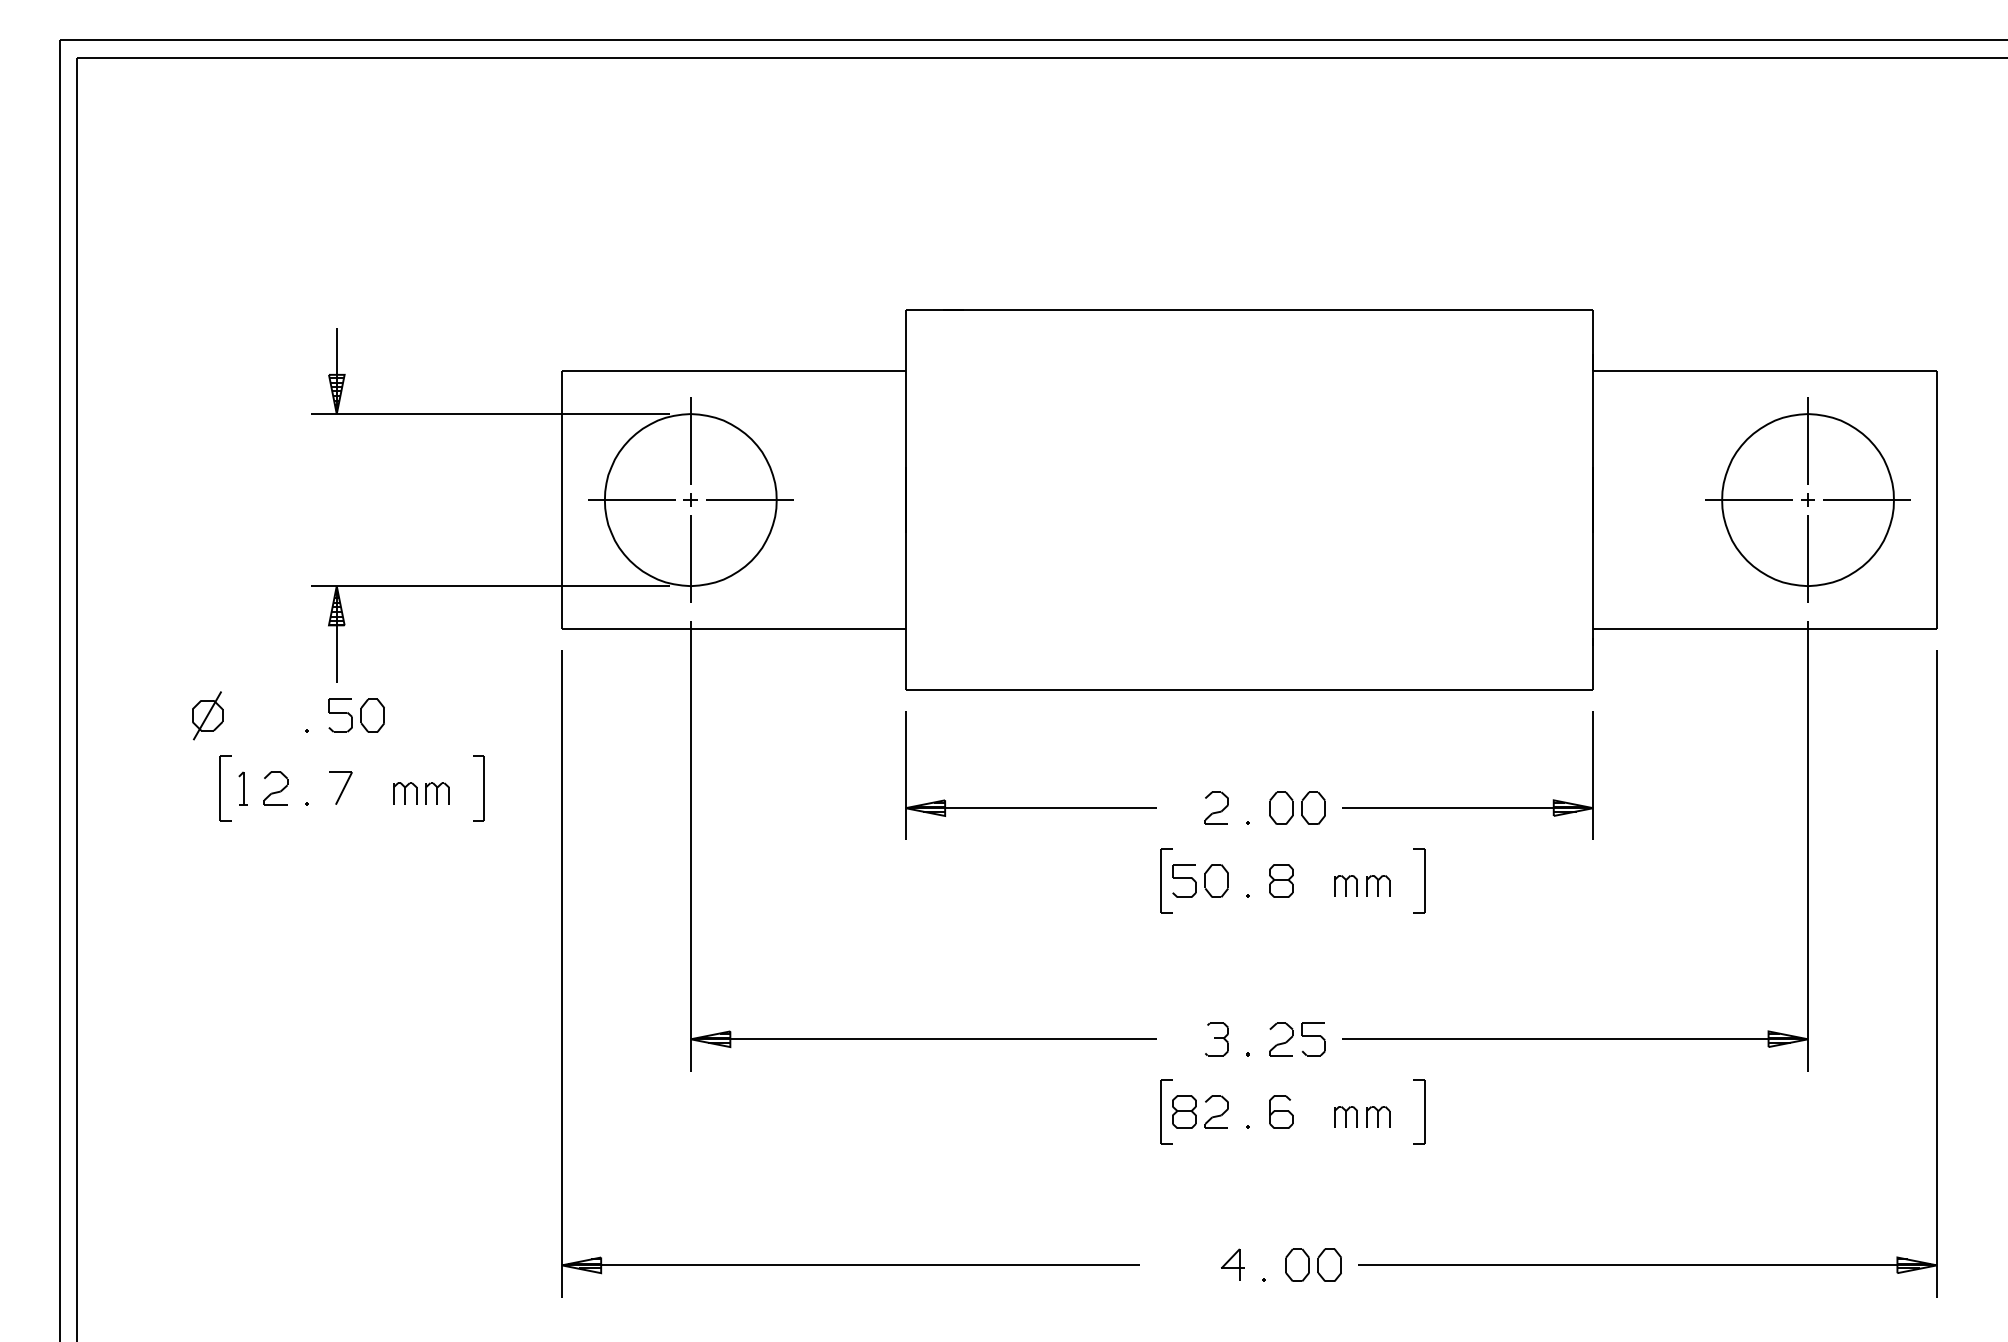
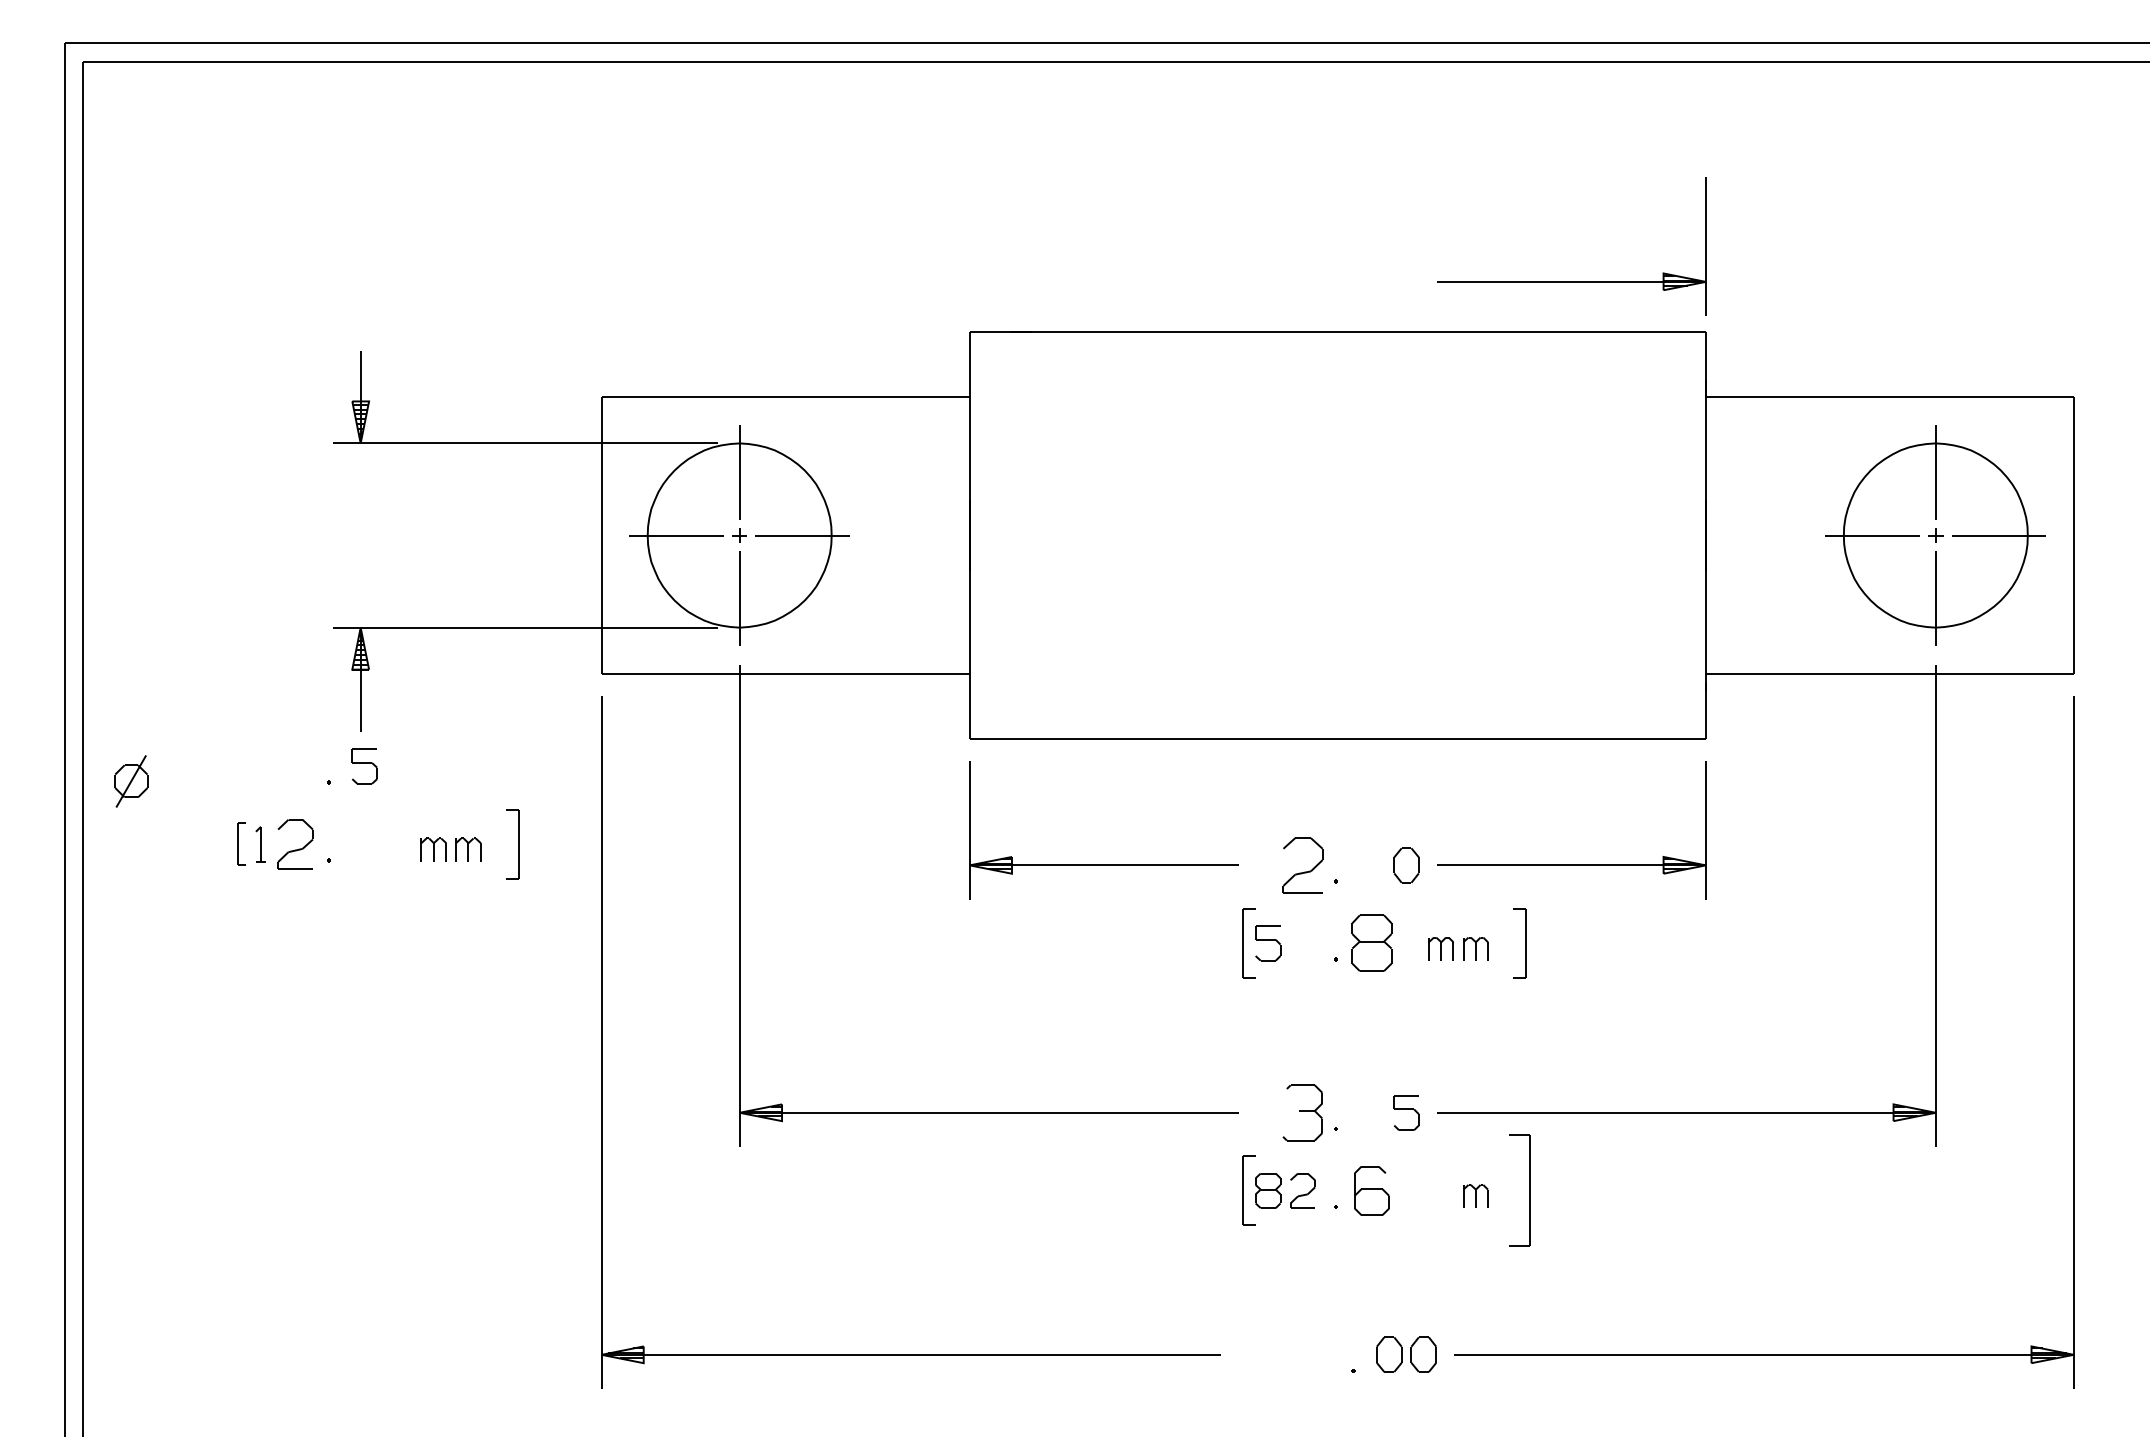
part: (1467, 262) -> (1571, 281), added
part: (207, 715) -> (131, 781), moved
part: (372, 715) -> (398, 766), removed
part: (340, 787) -> (364, 843), removed
part: (225, 788) -> (241, 844), size x0.6
part: (275, 788) -> (295, 844), size x1.4
part: (1216, 807) -> (1302, 864), size x1.6
part: (1281, 807) -> (1372, 864), removed
part: (1216, 880) -> (1302, 942), removed
part: (1281, 880) -> (1372, 942), size x1.6
part: (1216, 1039) -> (1302, 1113), size x1.6
part: (1281, 1039) -> (1372, 1113), removed
part: (1281, 1111) -> (1372, 1190), size x1.4
part: (1419, 1111) -> (1519, 1190), size x1.6
part: (1345, 1116) -> (1440, 1195), removed
part: (1232, 1264) -> (1319, 1353), removed

